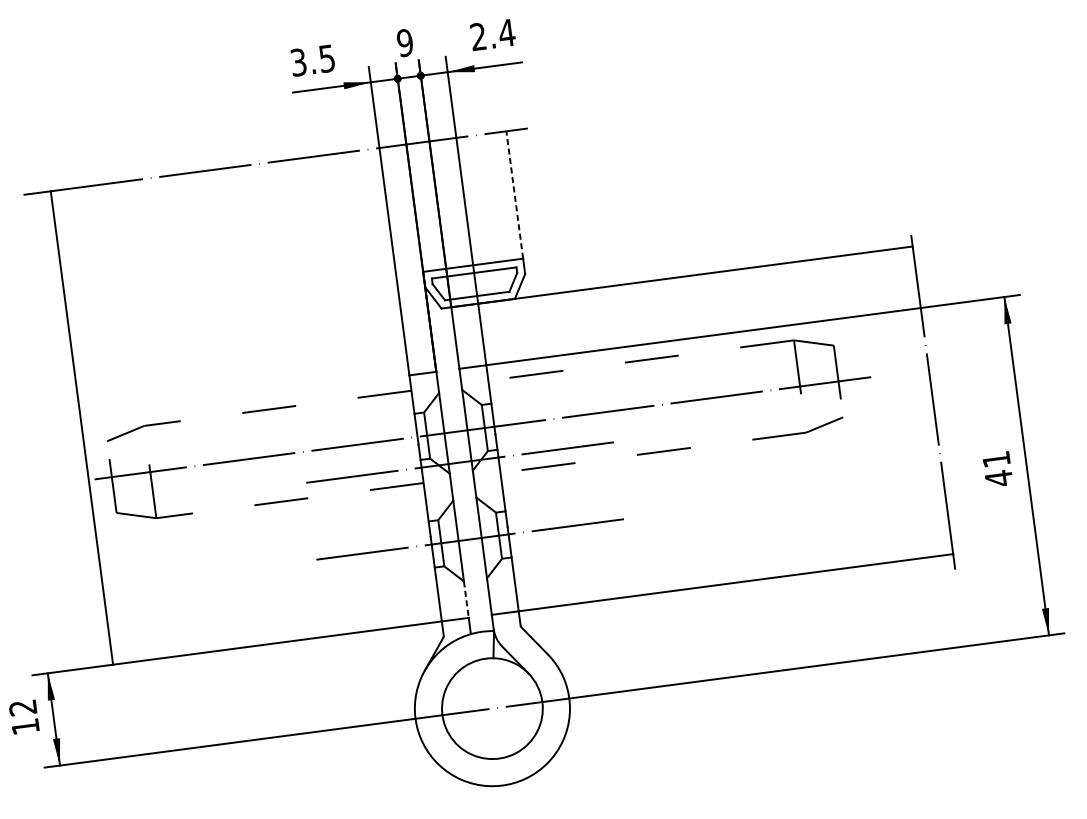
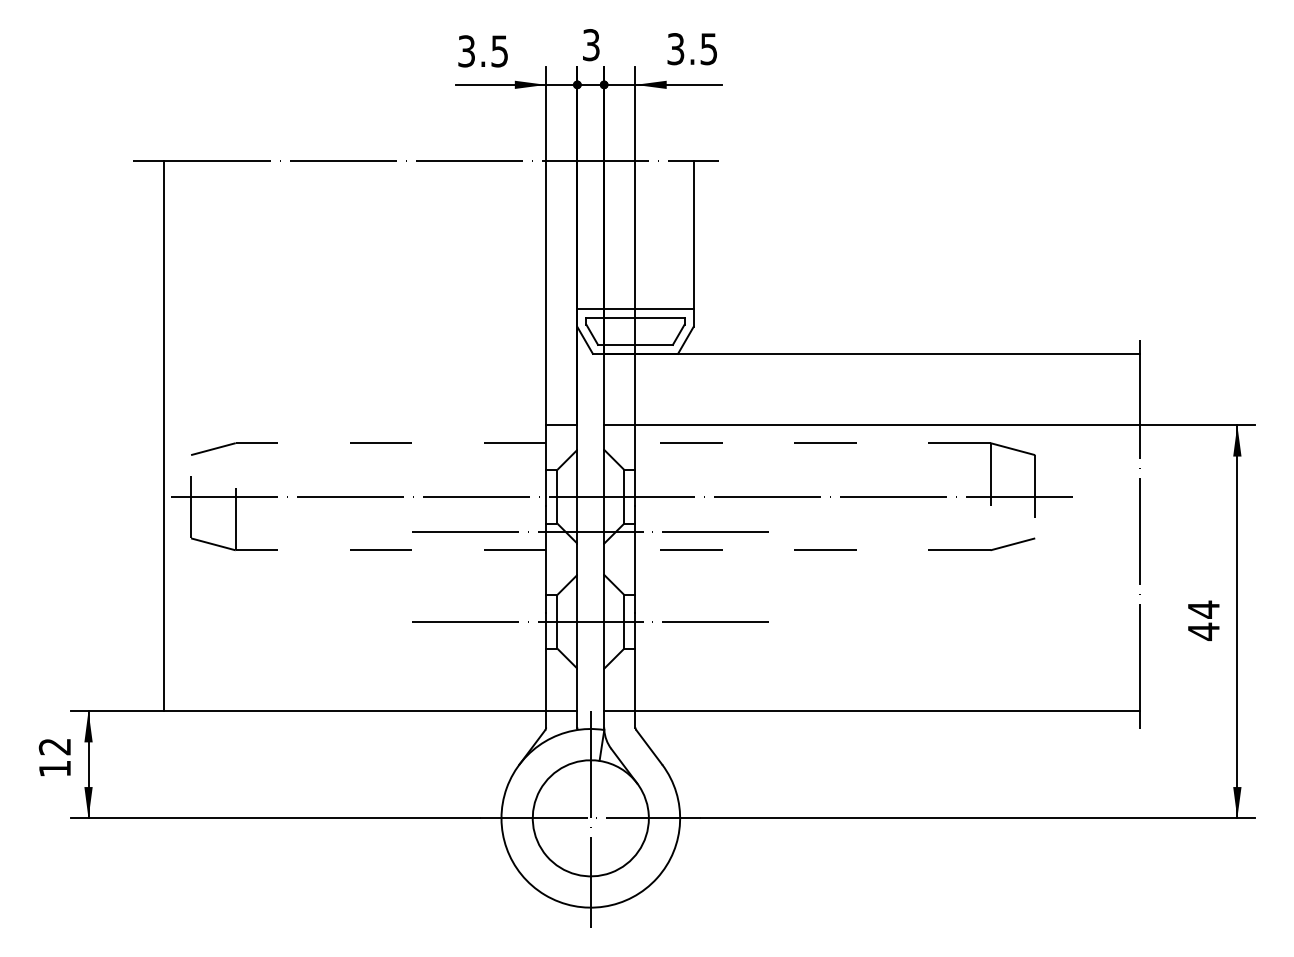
text: (492, 35) -> (692, 49), 2.4 -> 3.5
text: (404, 43) -> (590, 45), 9 -> 3
line: (514, 195) -> (693, 235), dashed -> solid
text: (996, 459) -> (1203, 609), 41 -> 44
line: (466, 600) -> (577, 690), dashed -> solid
line: (492, 709) -> (590, 819), added

